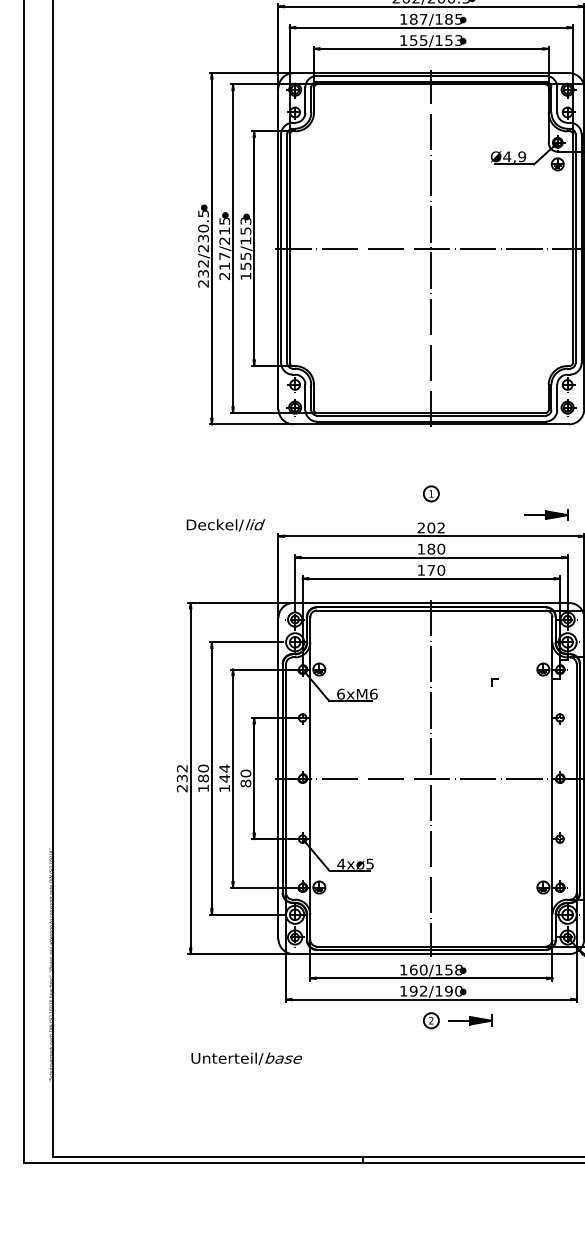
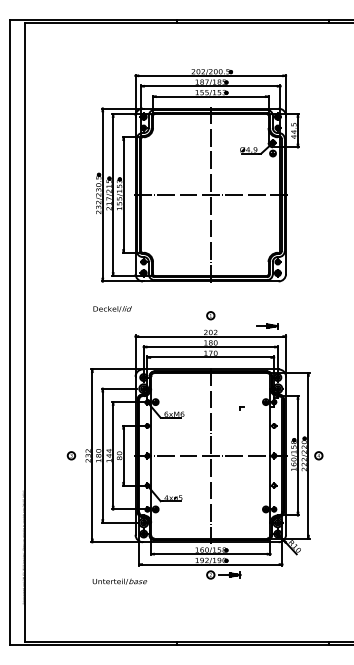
text: (225, 525) -> (112, 309), moved
part: (148, 777) -> (71, 455), added
text: (245, 1058) -> (119, 581), moved

